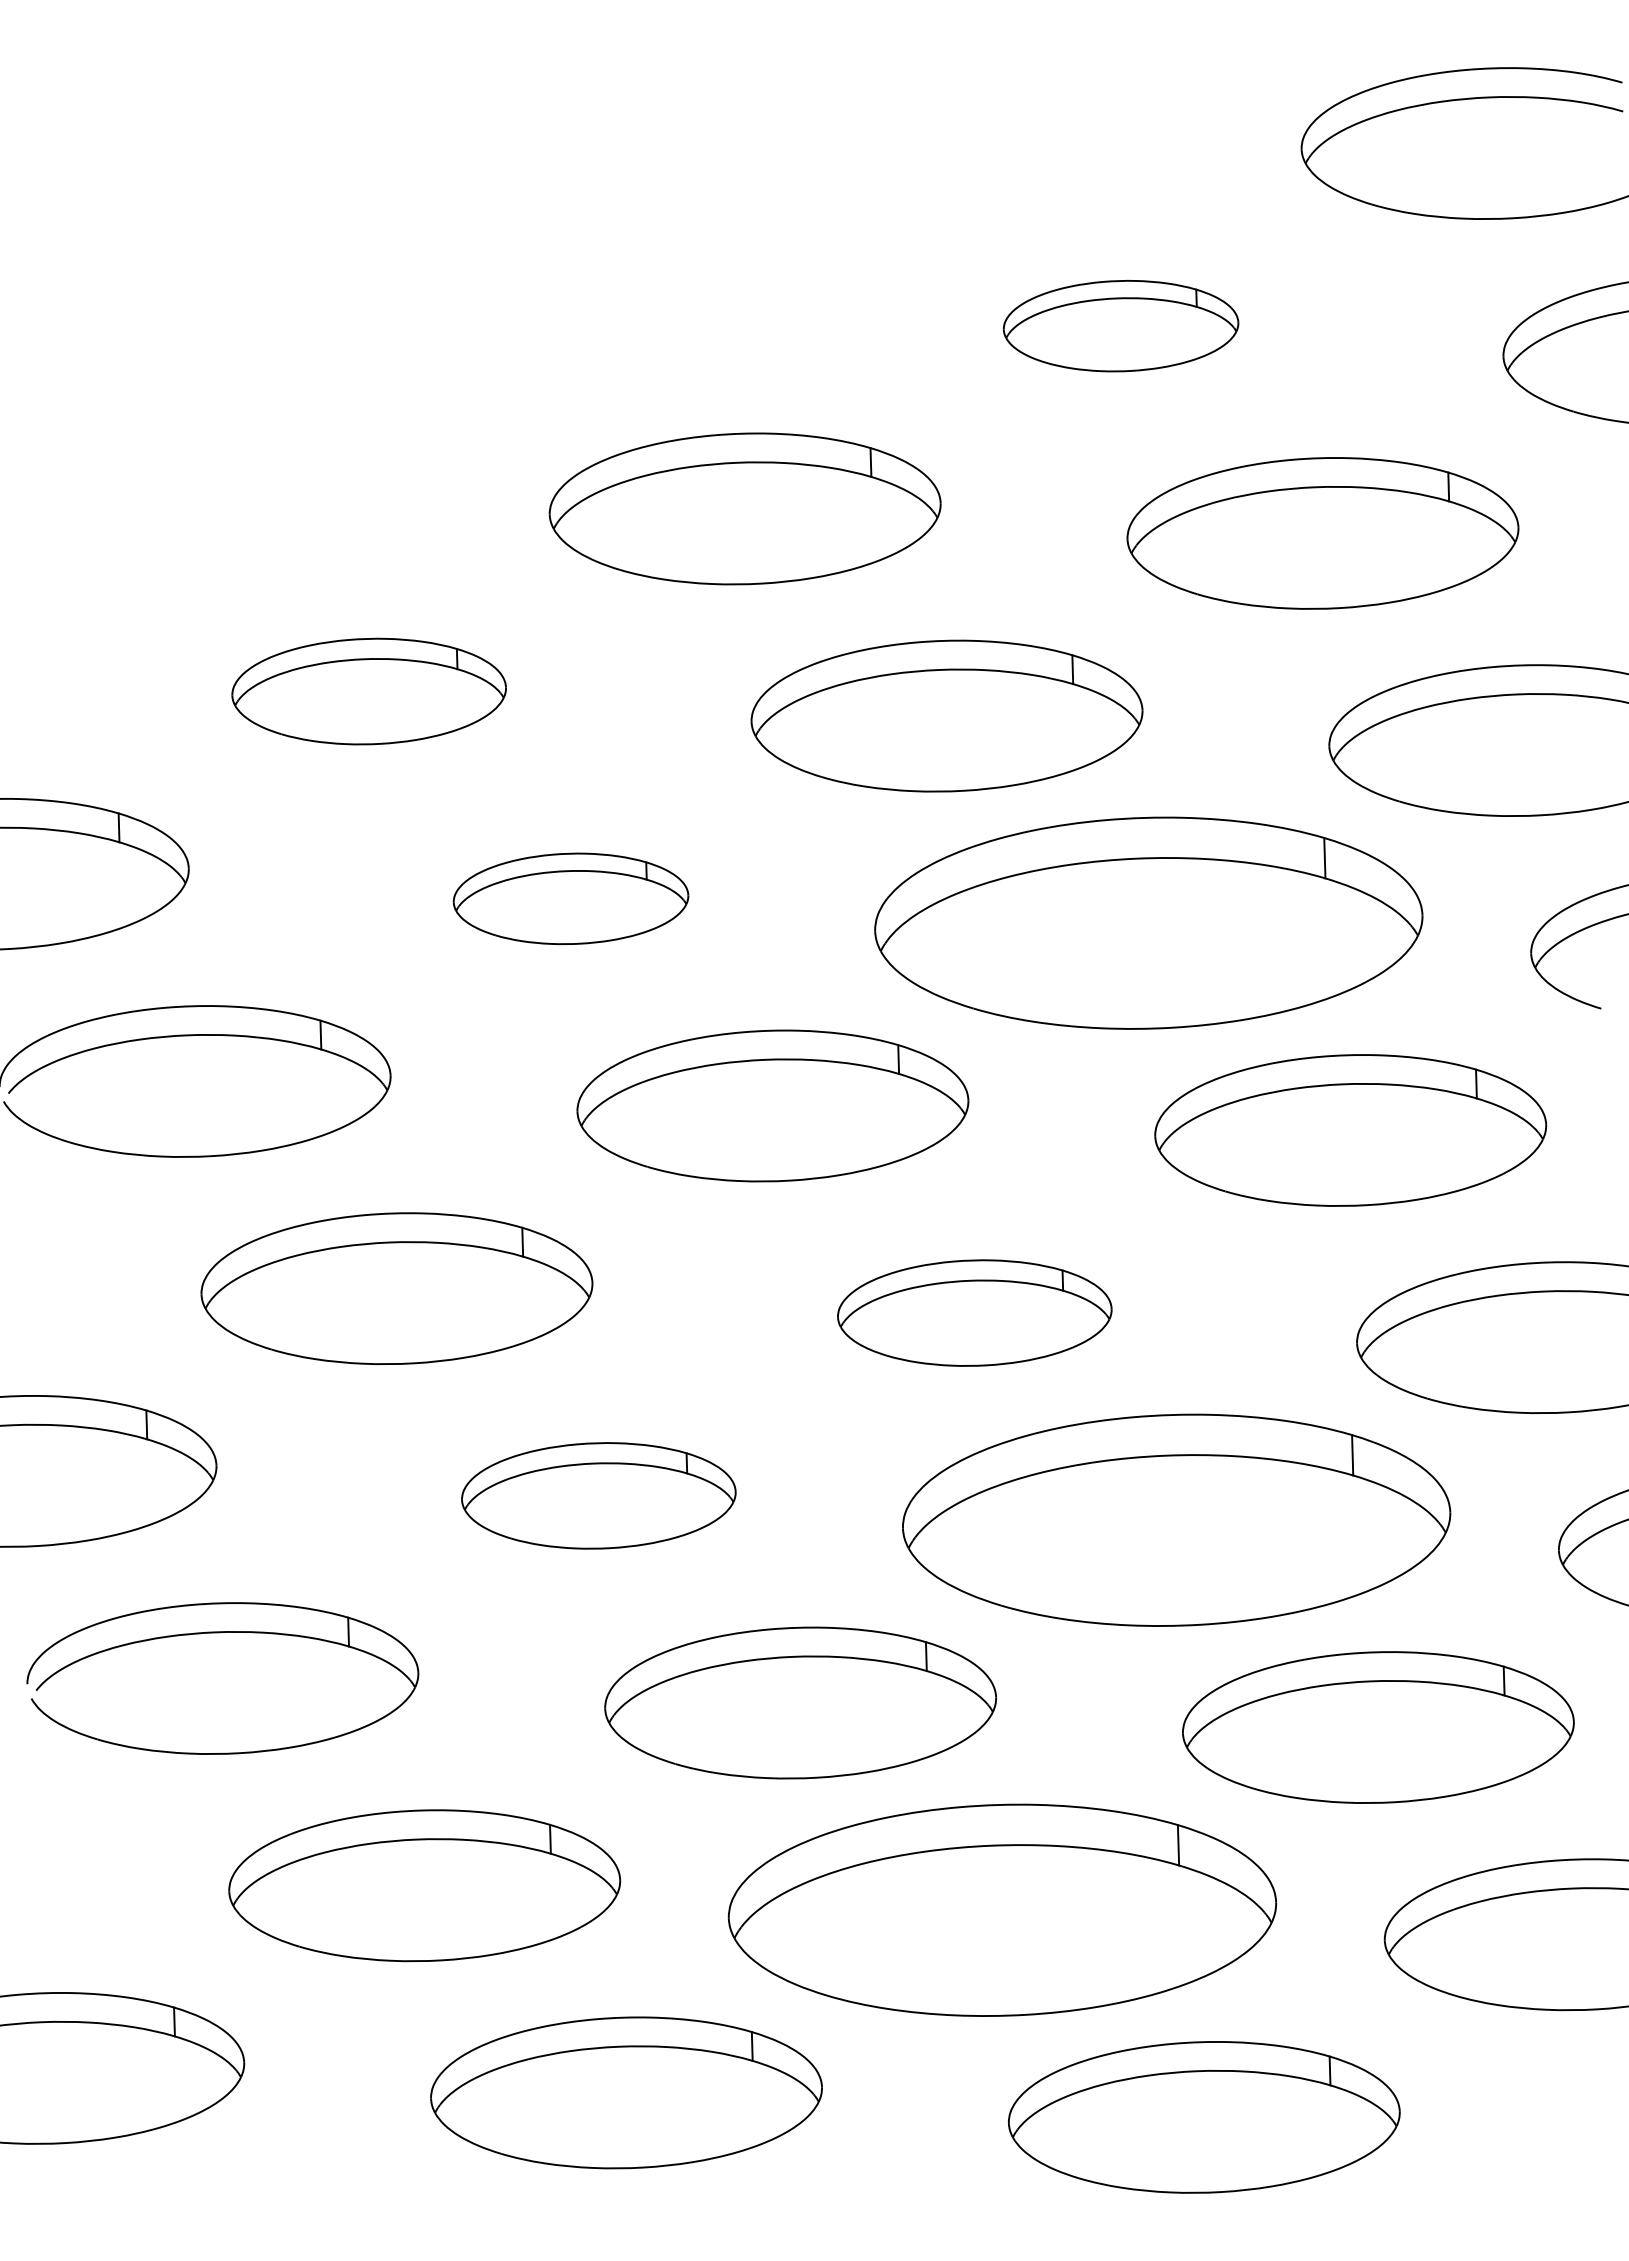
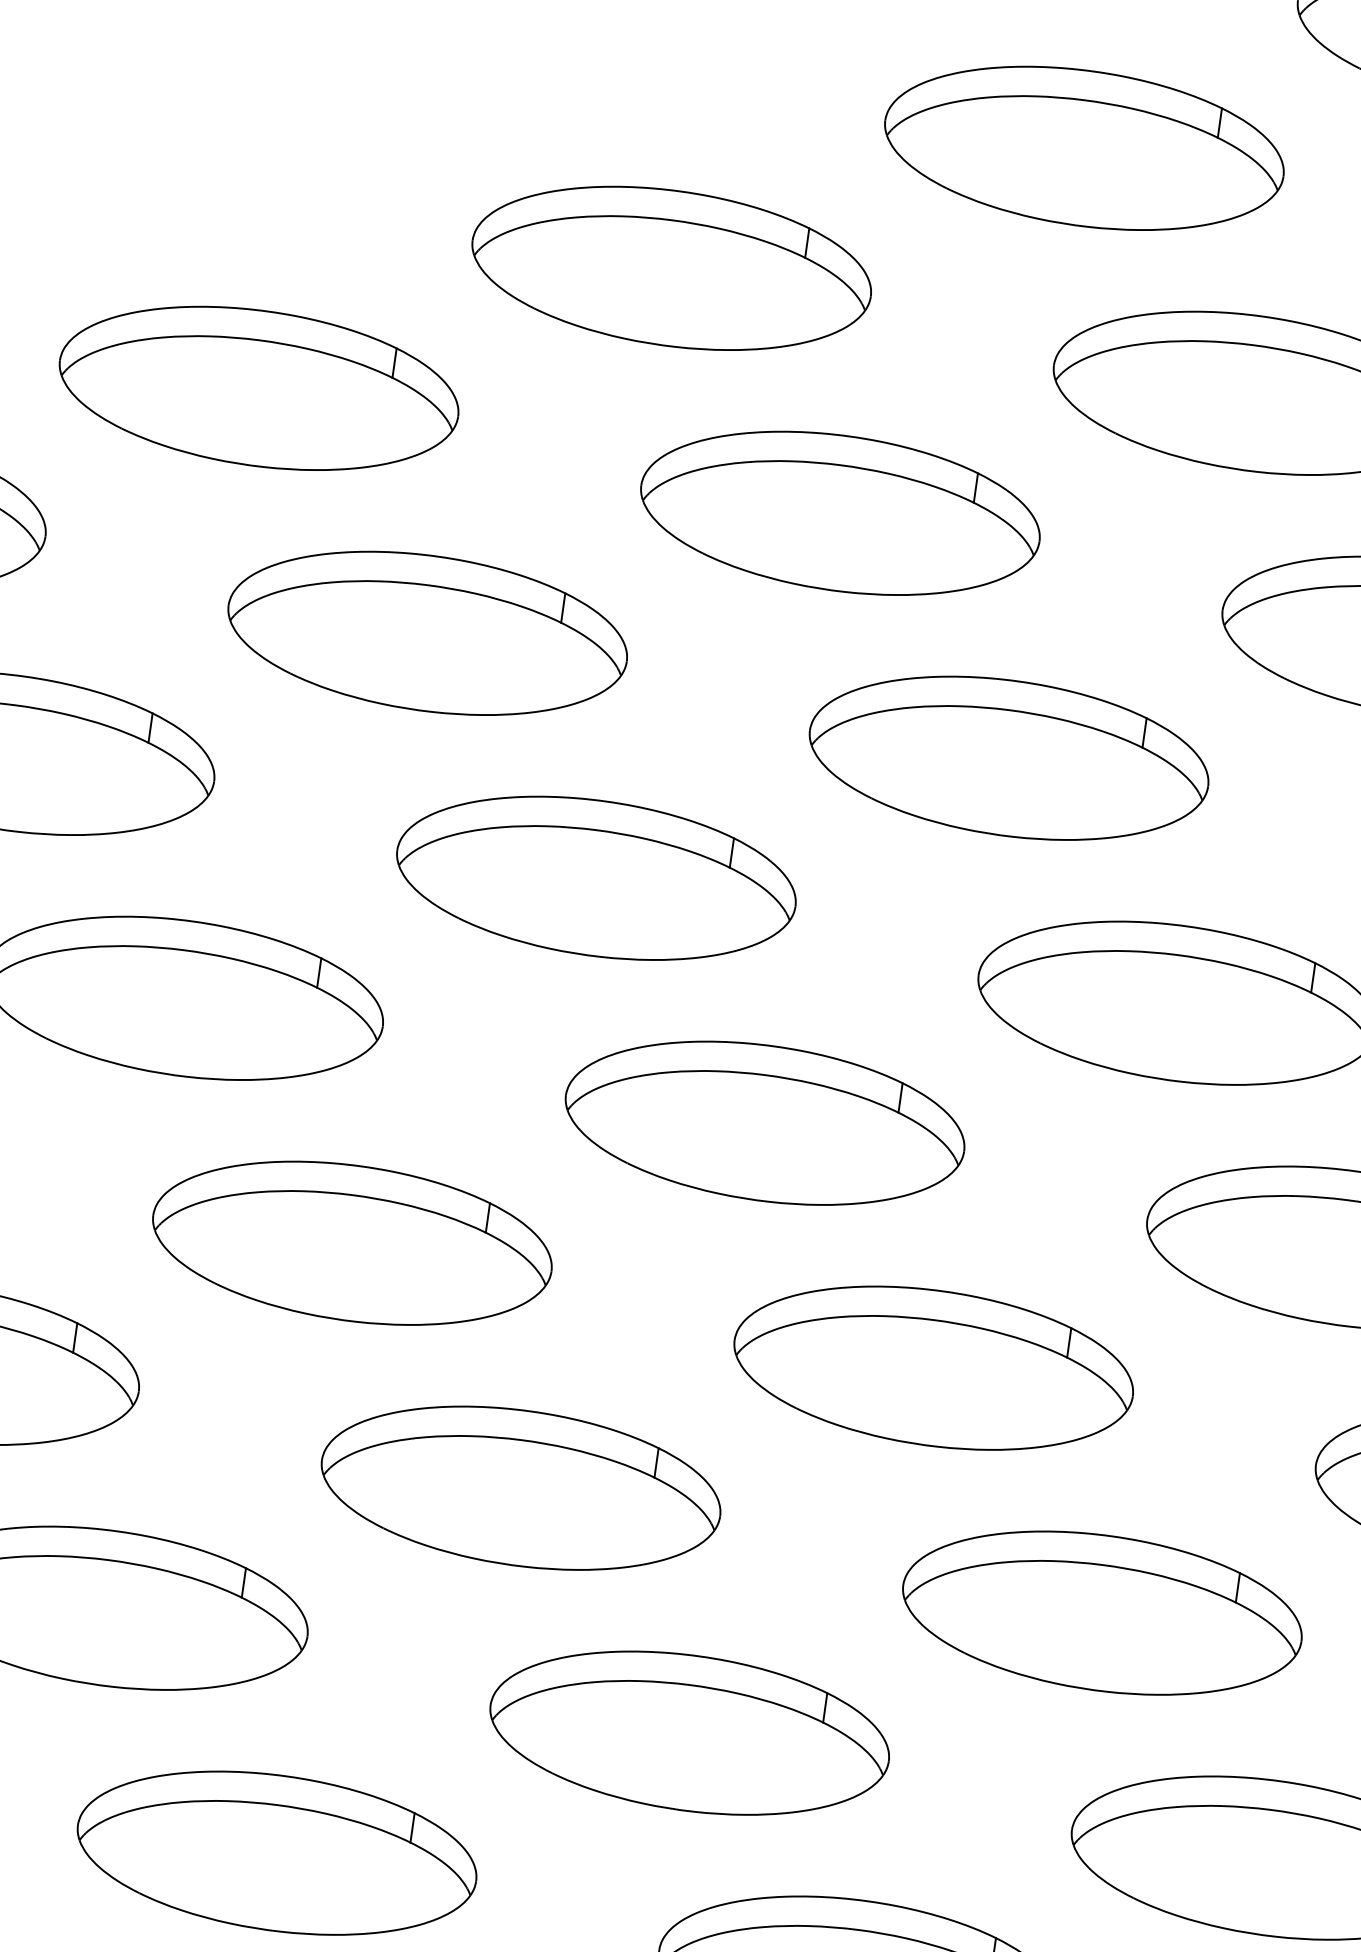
part: (1120, 325) -> (1083, 147), size x1.67
part: (368, 691) -> (258, 388), size x1.43
part: (570, 898) -> (427, 632), size x1.67
part: (1148, 923) -> (1008, 758), size x0.71
part: (974, 1312) -> (764, 1122), size x1.43
part: (598, 1495) -> (352, 1242), size x1.43
part: (1176, 1520) -> (933, 1368), size x0.71
part: (1002, 1909) -> (689, 1732), size x0.71

